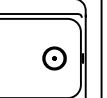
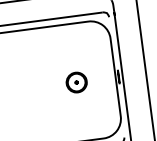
part: (54, 58) -> (76, 82), size x0.6

